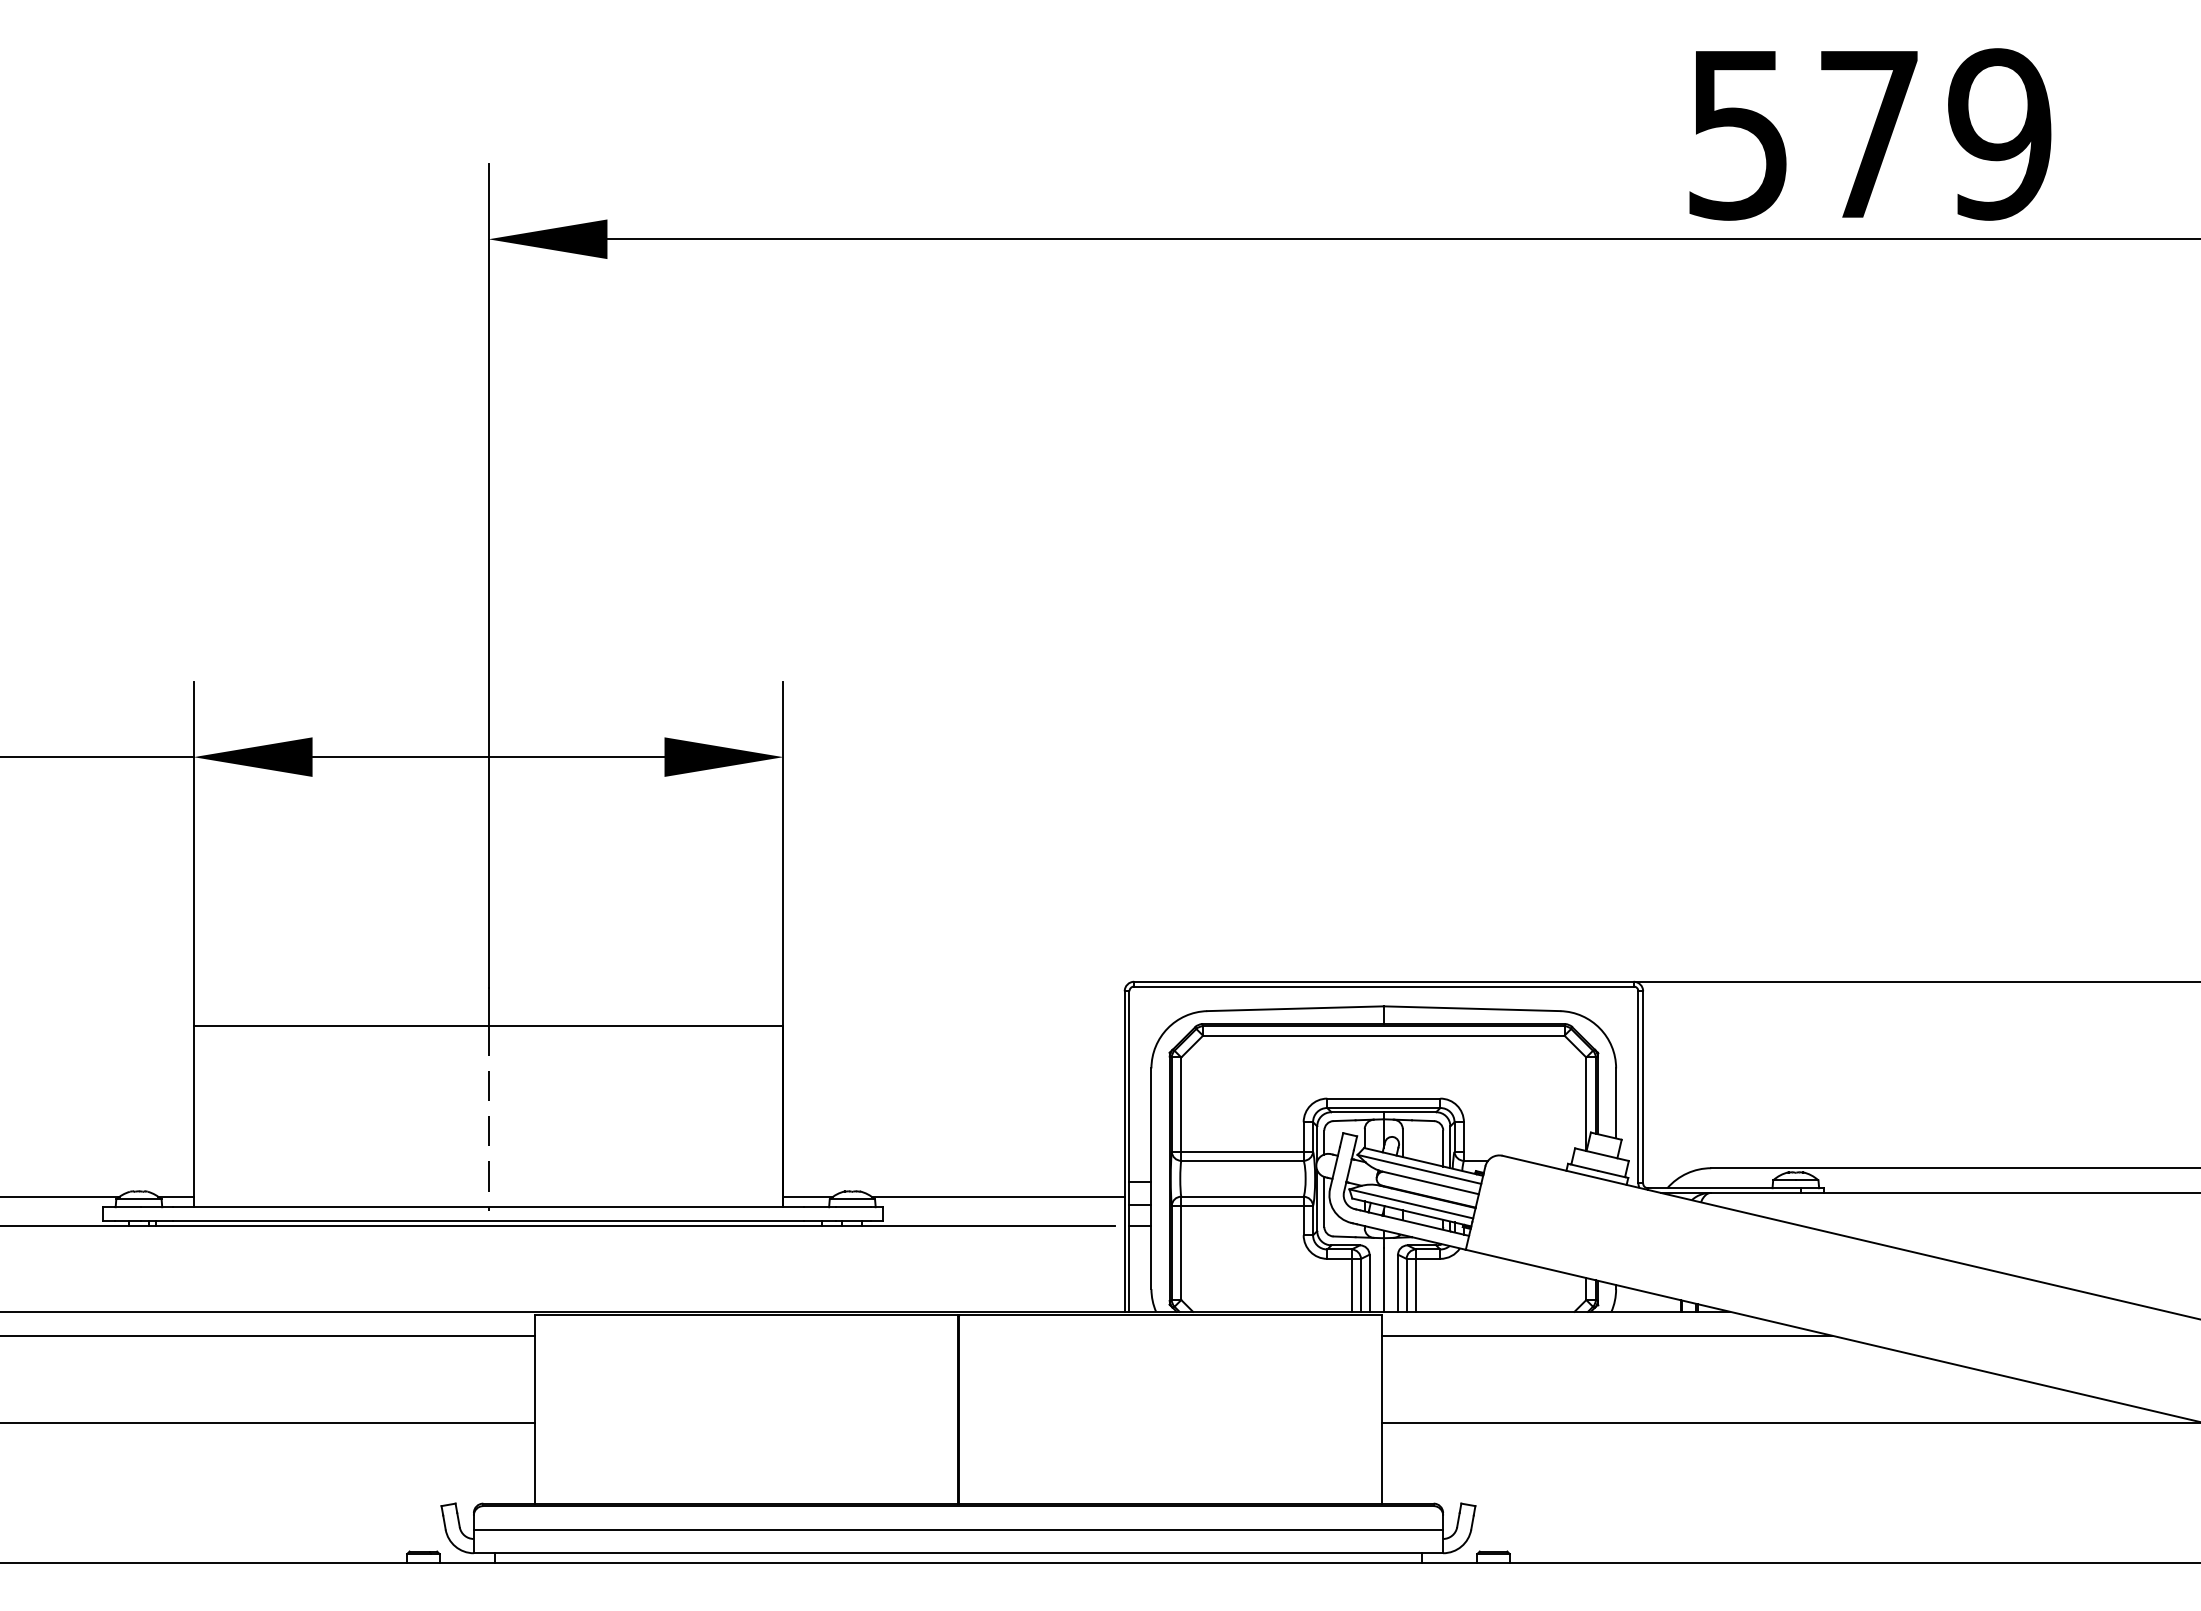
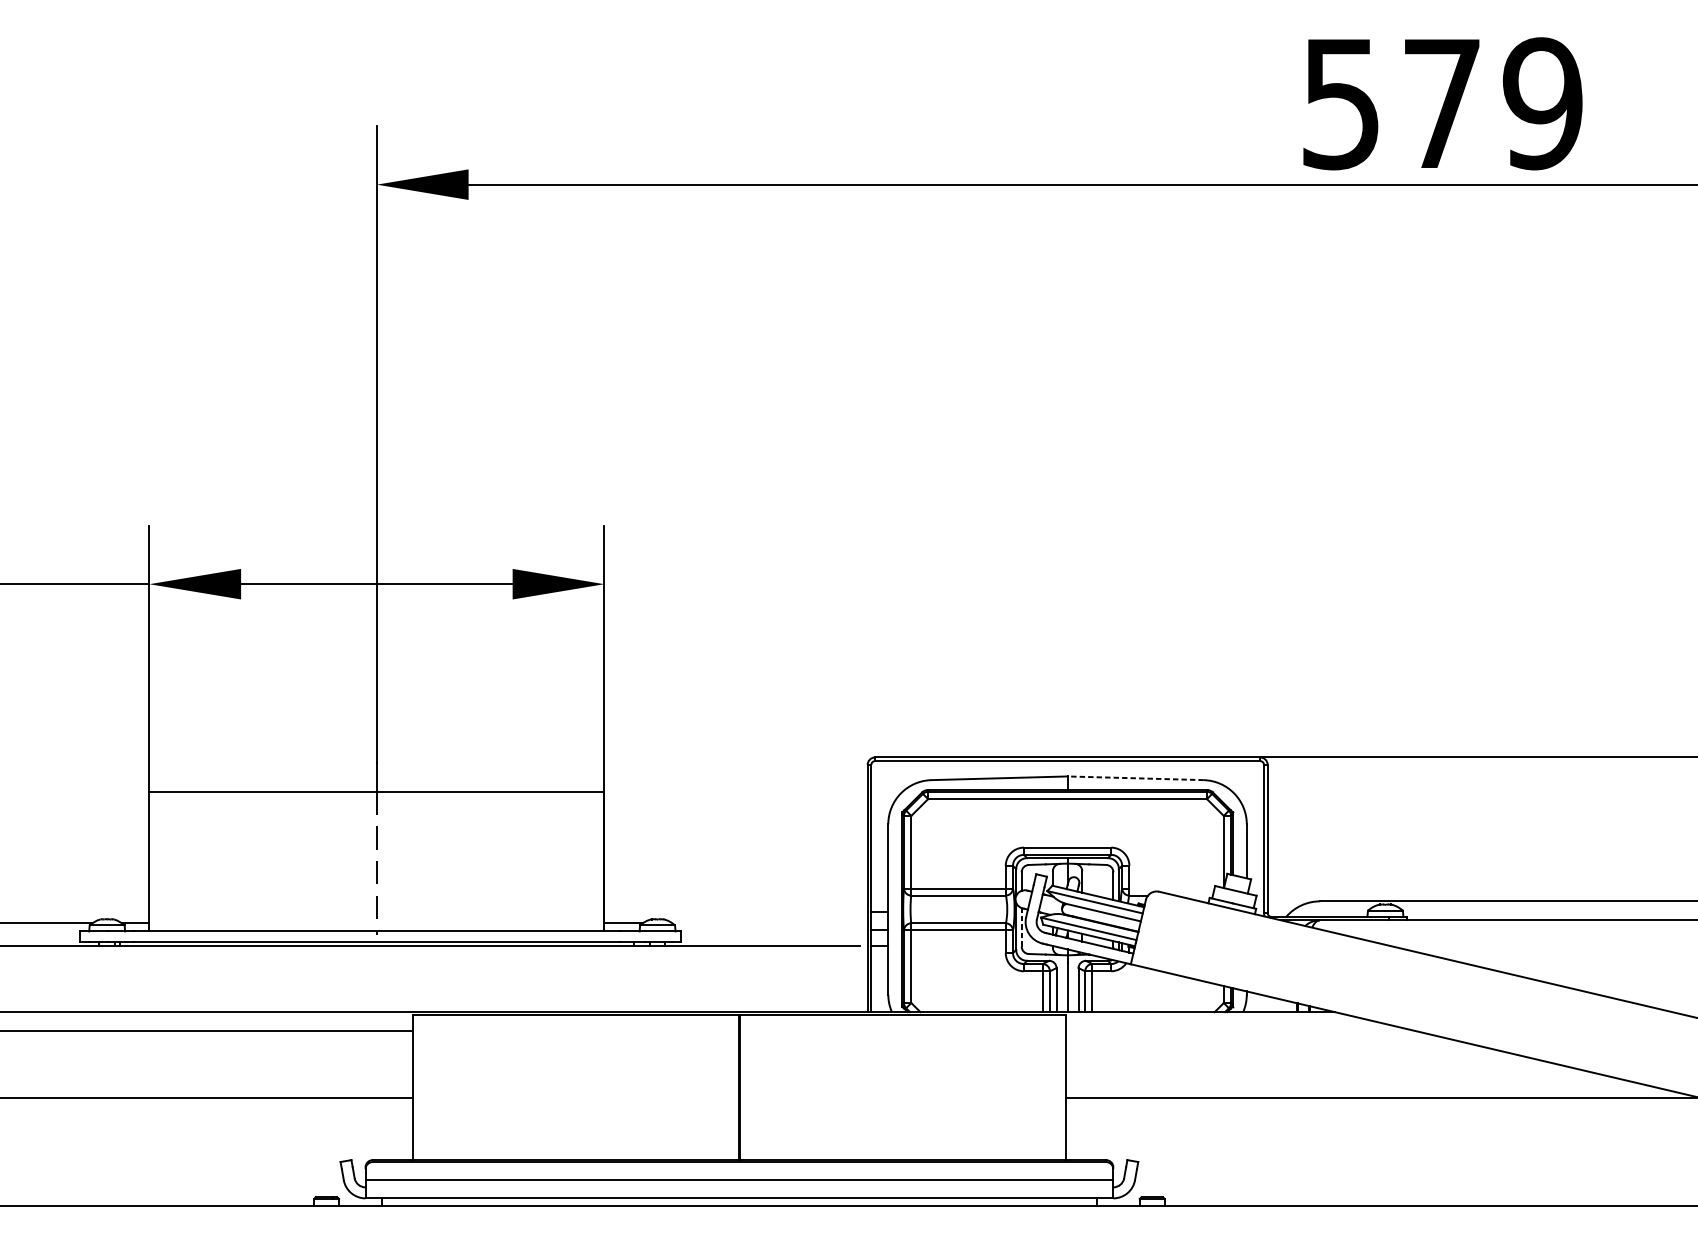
line: (1471, 1008) -> (1135, 778), solid -> dashed
line: (997, 1196) -> (769, 923), removed
line: (1324, 1201) -> (1021, 927), solid -> dashed
line: (1606, 1335) -> (1239, 1030), removed

